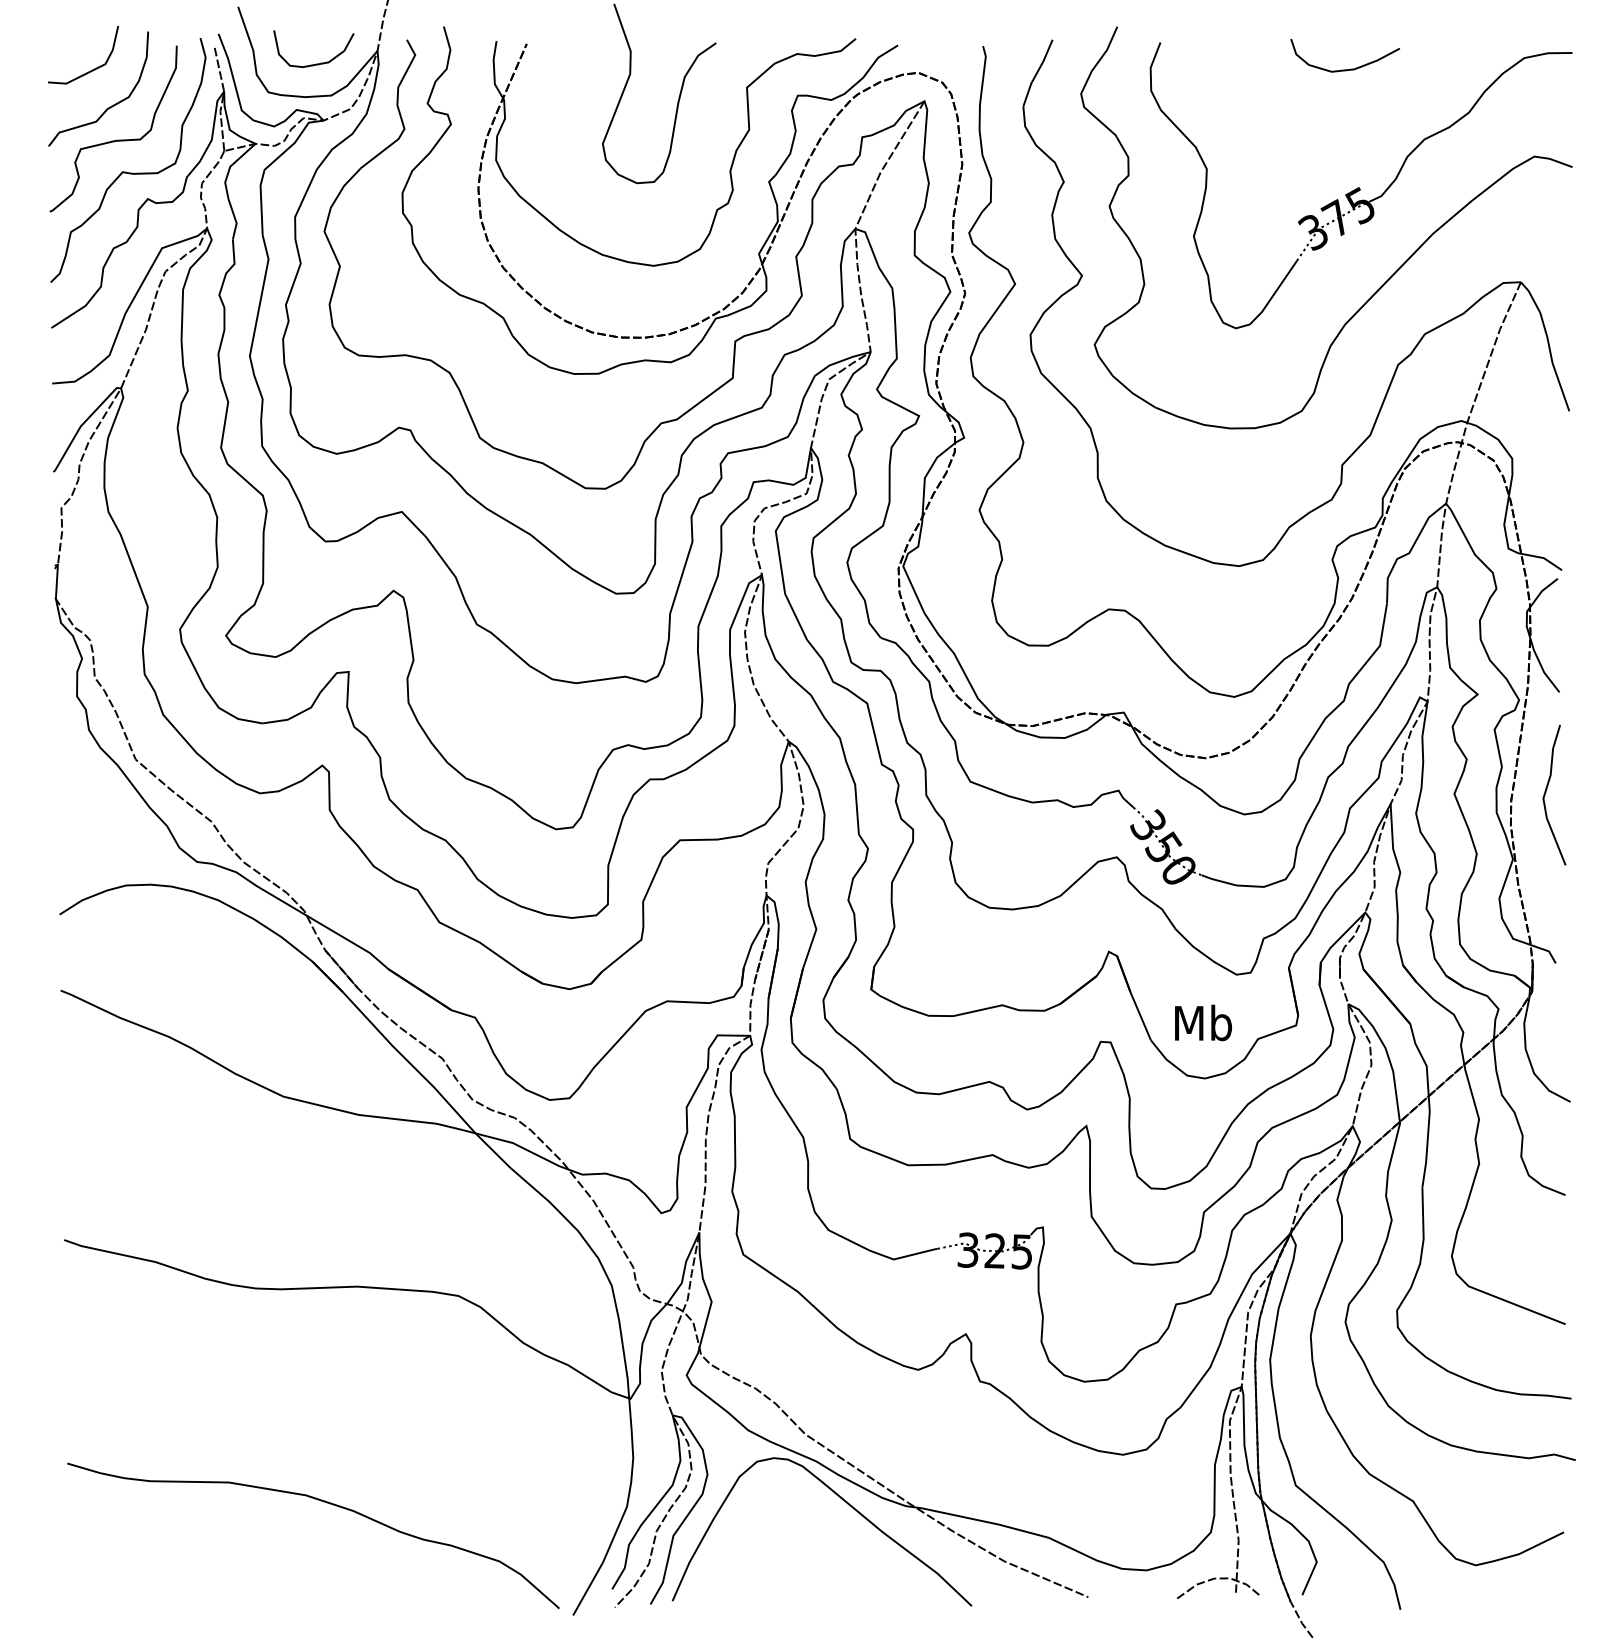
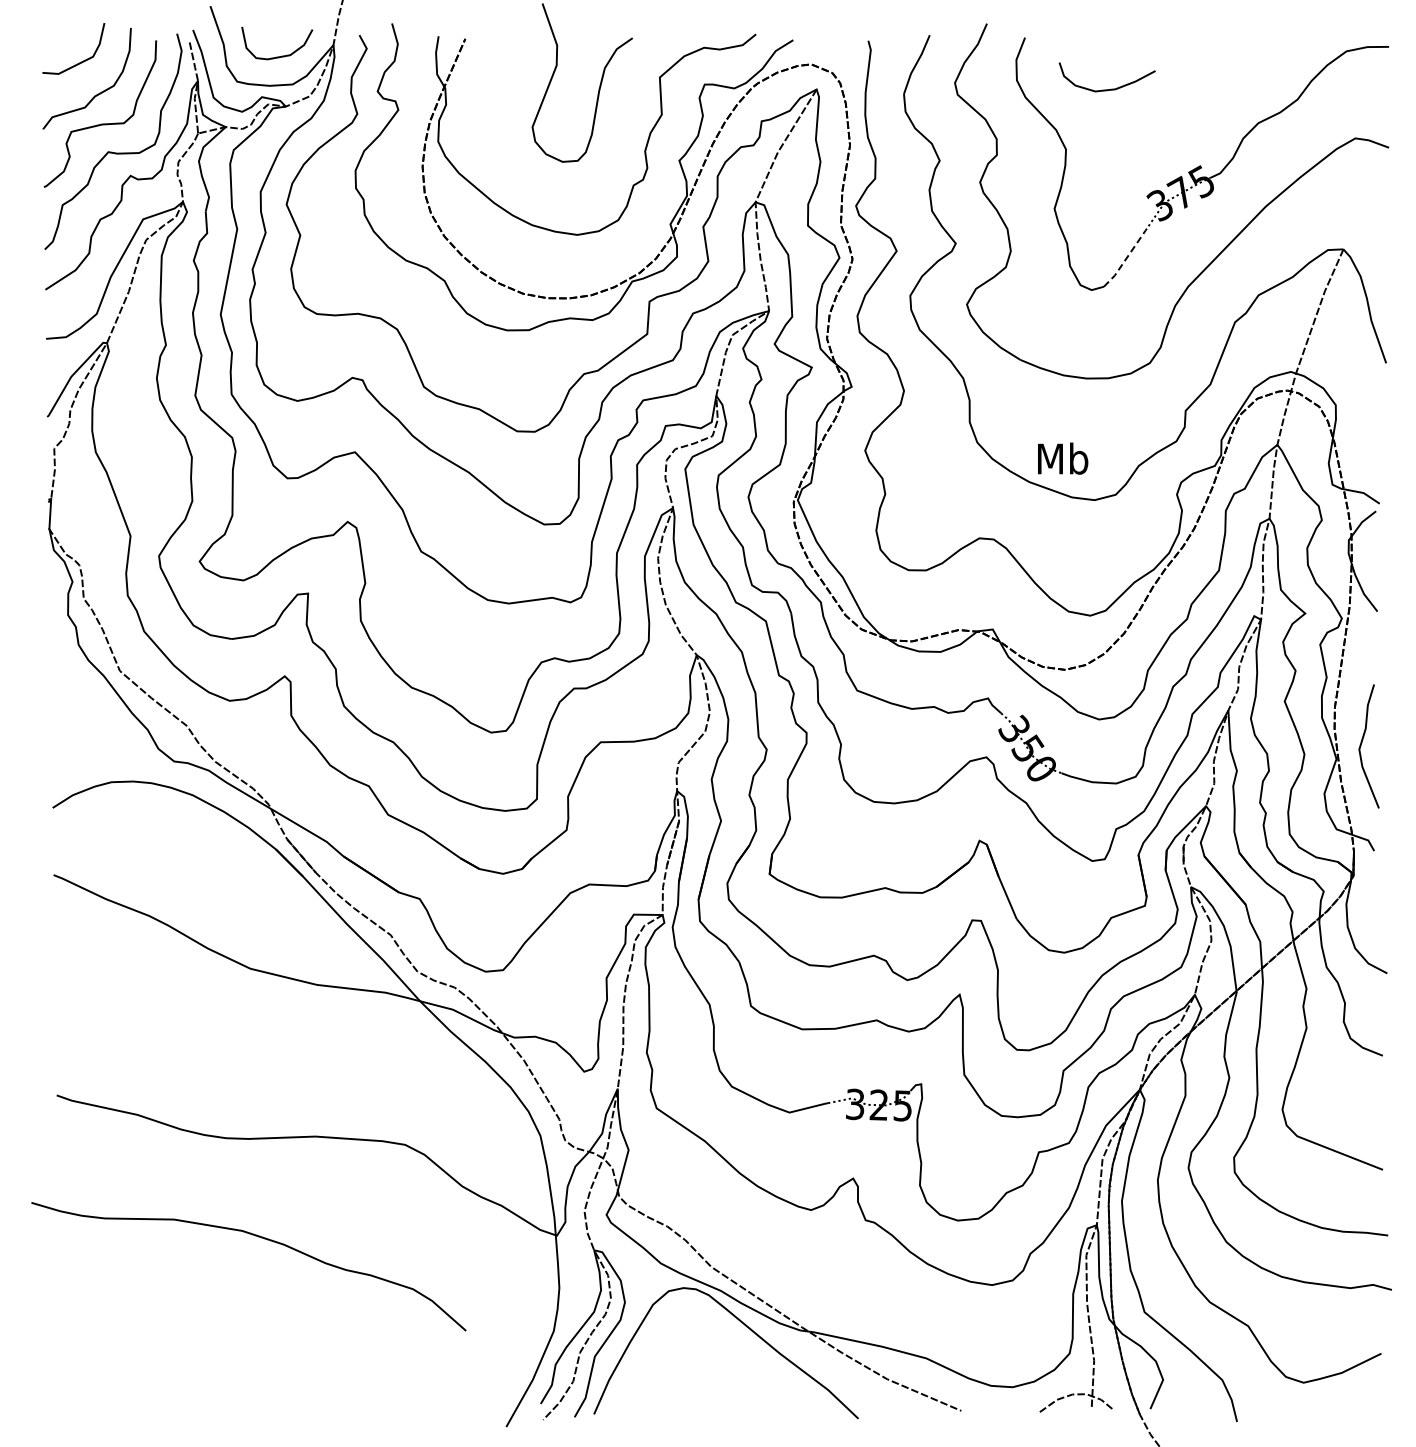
curve: (1344, 69) -> (1106, 89), moved
line: (1274, 294) -> (1125, 260), solid -> dashed
curve: (1546, 791) -> (1362, 743), moved
text: (1203, 1022) -> (1063, 458), moved
curve: (324, 1502) -> (258, 1237), moved

